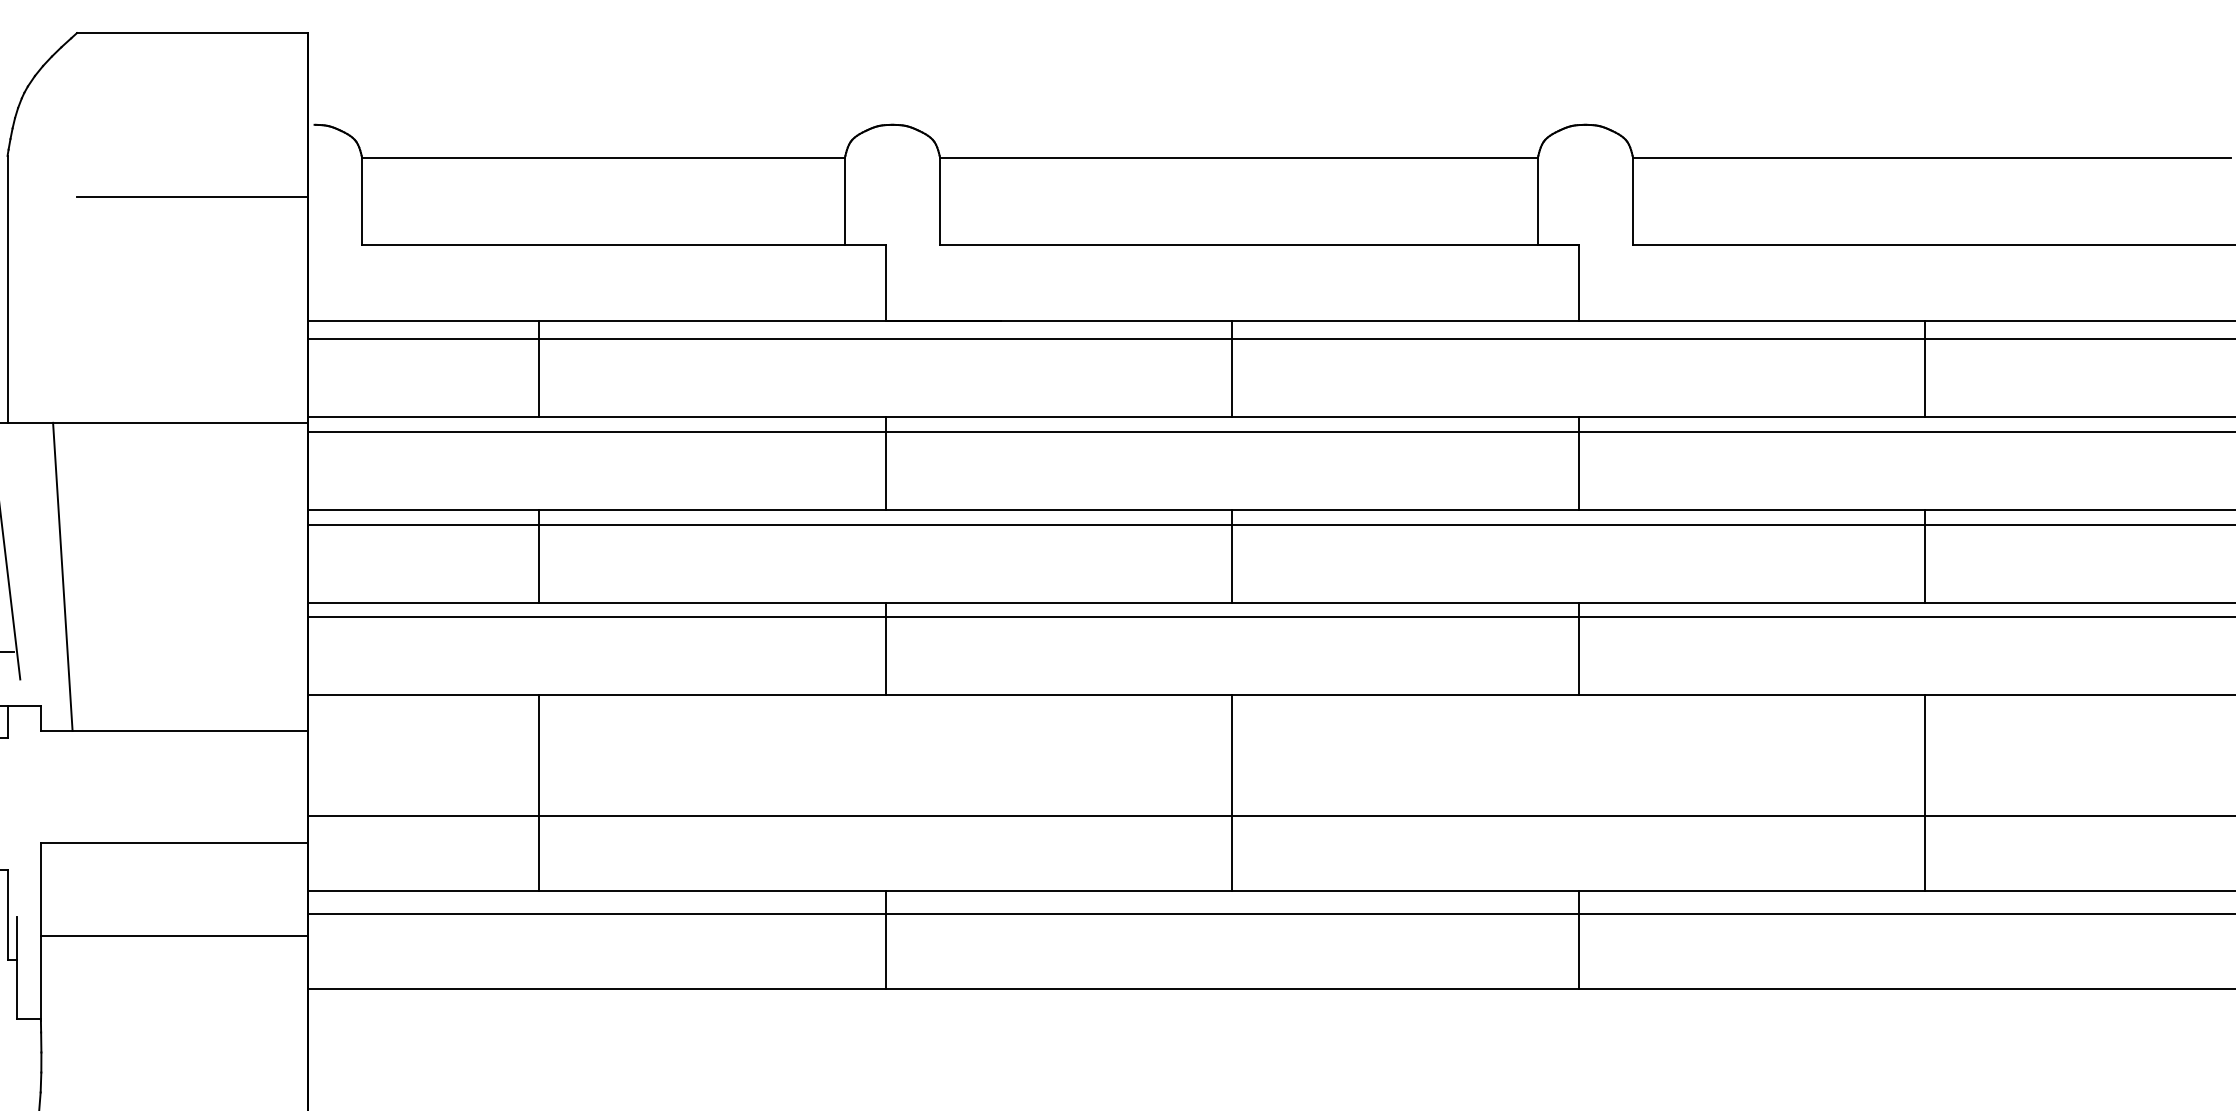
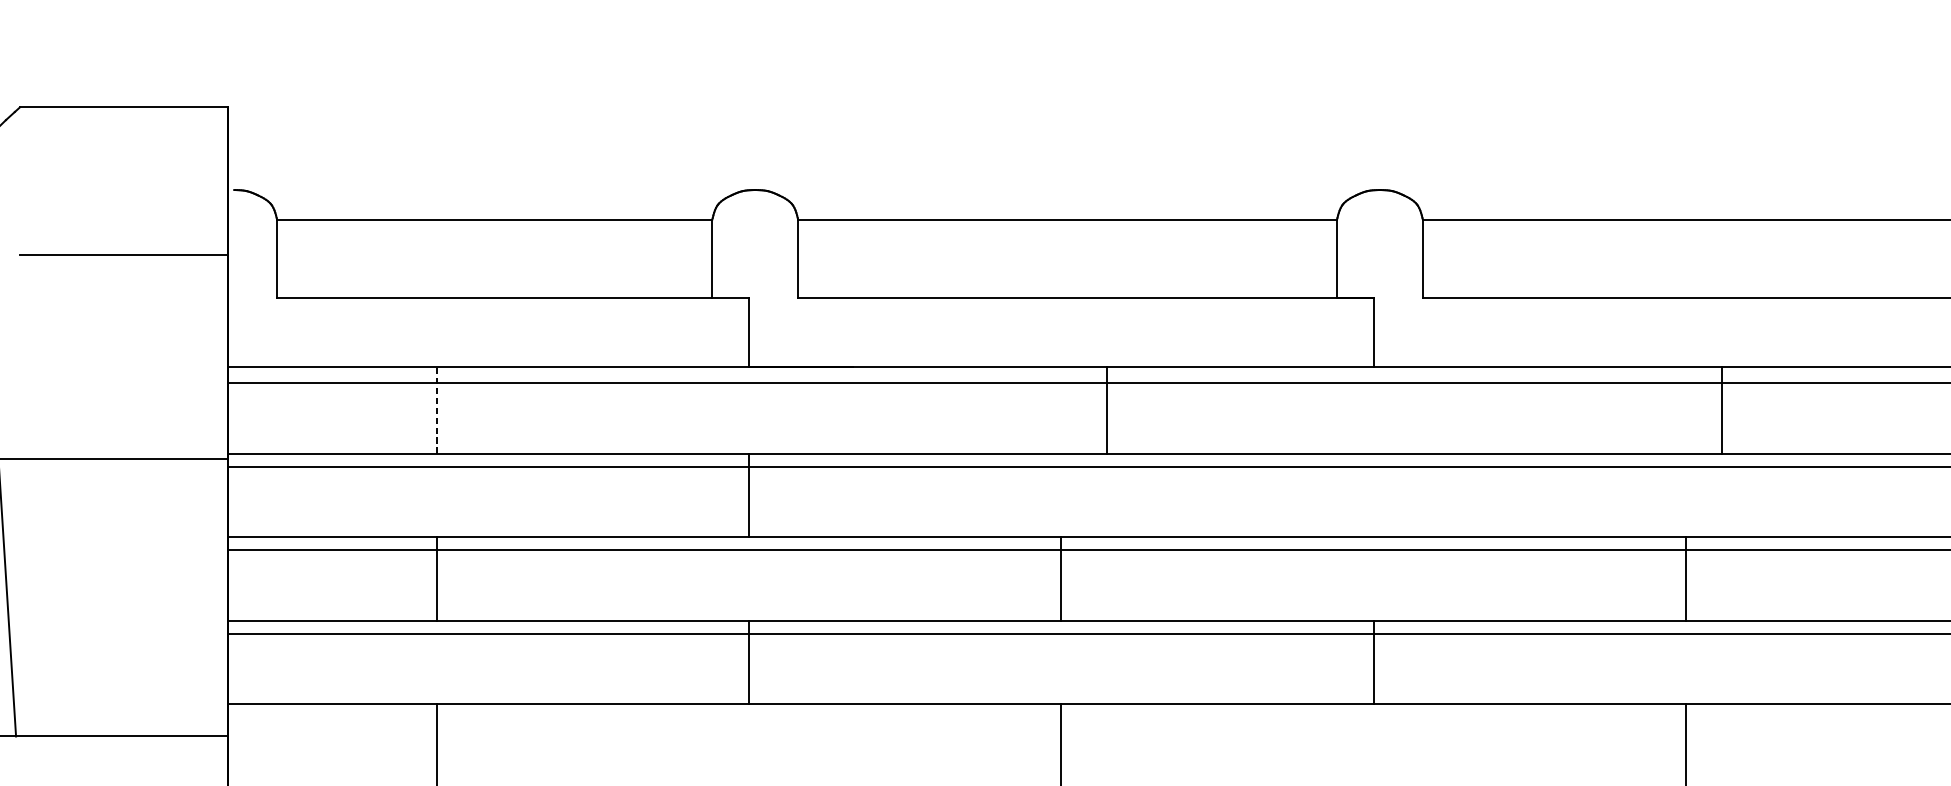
line: (539, 368) -> (436, 409), solid -> dashed
line: (1232, 368) -> (1107, 409), moved
line: (1925, 368) -> (1722, 409), moved
line: (1578, 463) -> (1373, 495), removed

